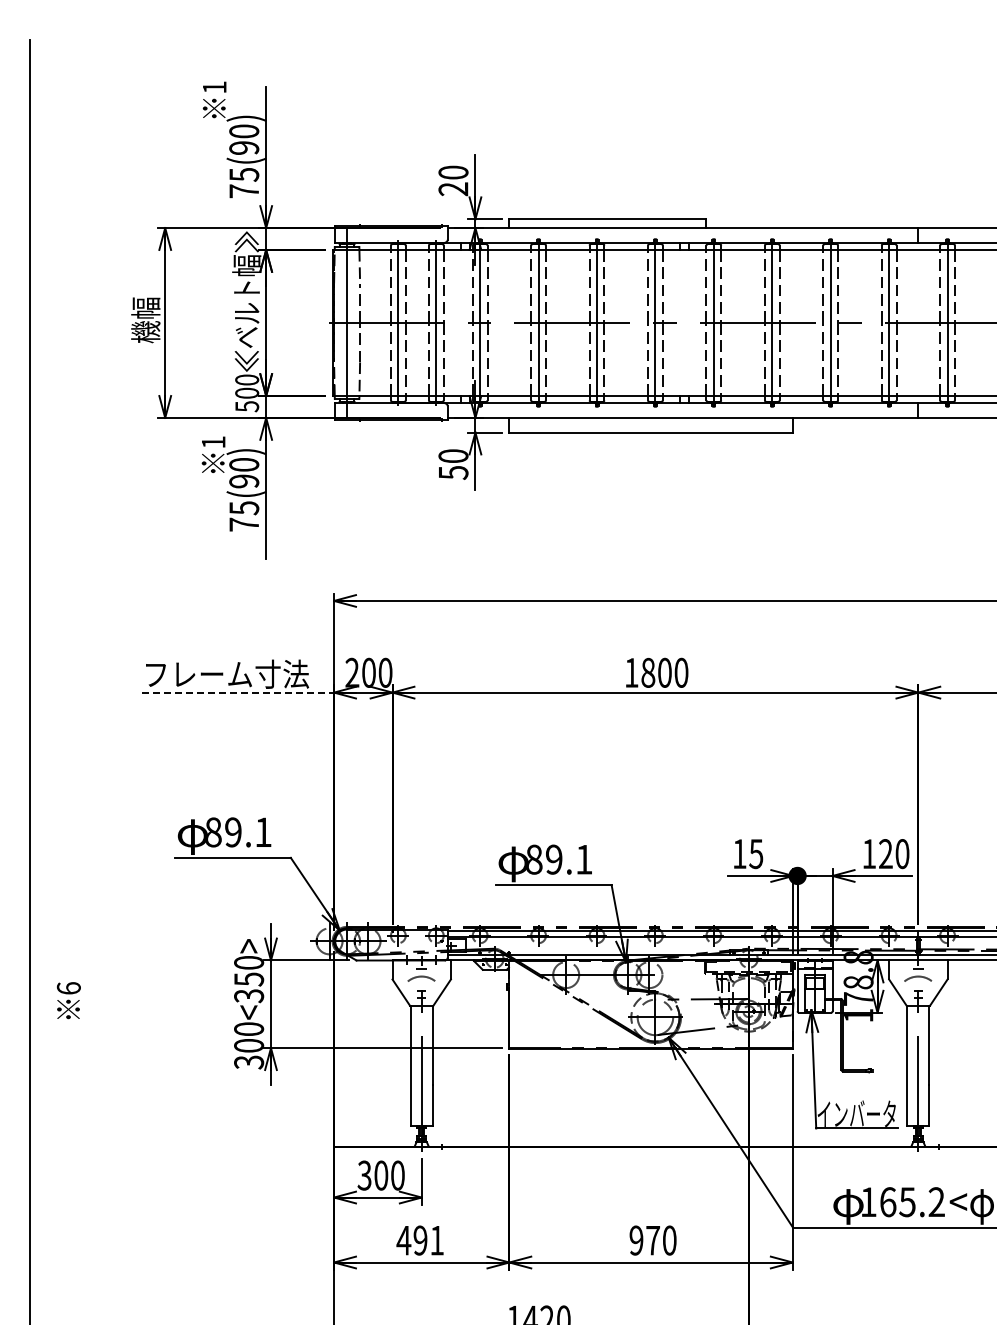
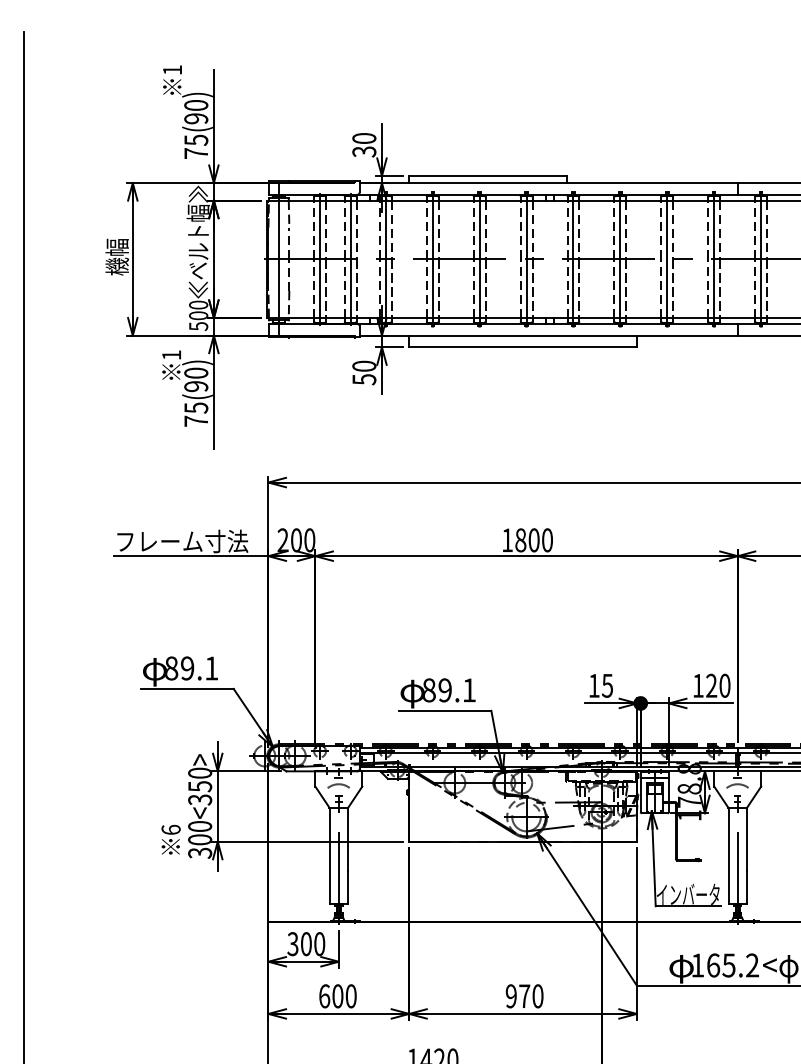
text: (453, 189) -> (364, 152), 20 -> 30
line: (238, 692) -> (191, 556), dashed -> solid
text: (68, 1000) -> (170, 839), moved
text: (419, 1240) -> (337, 996), 491 -> 600

